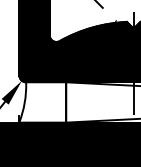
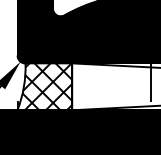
hatch: (42, 102) -> (44, 86), added

